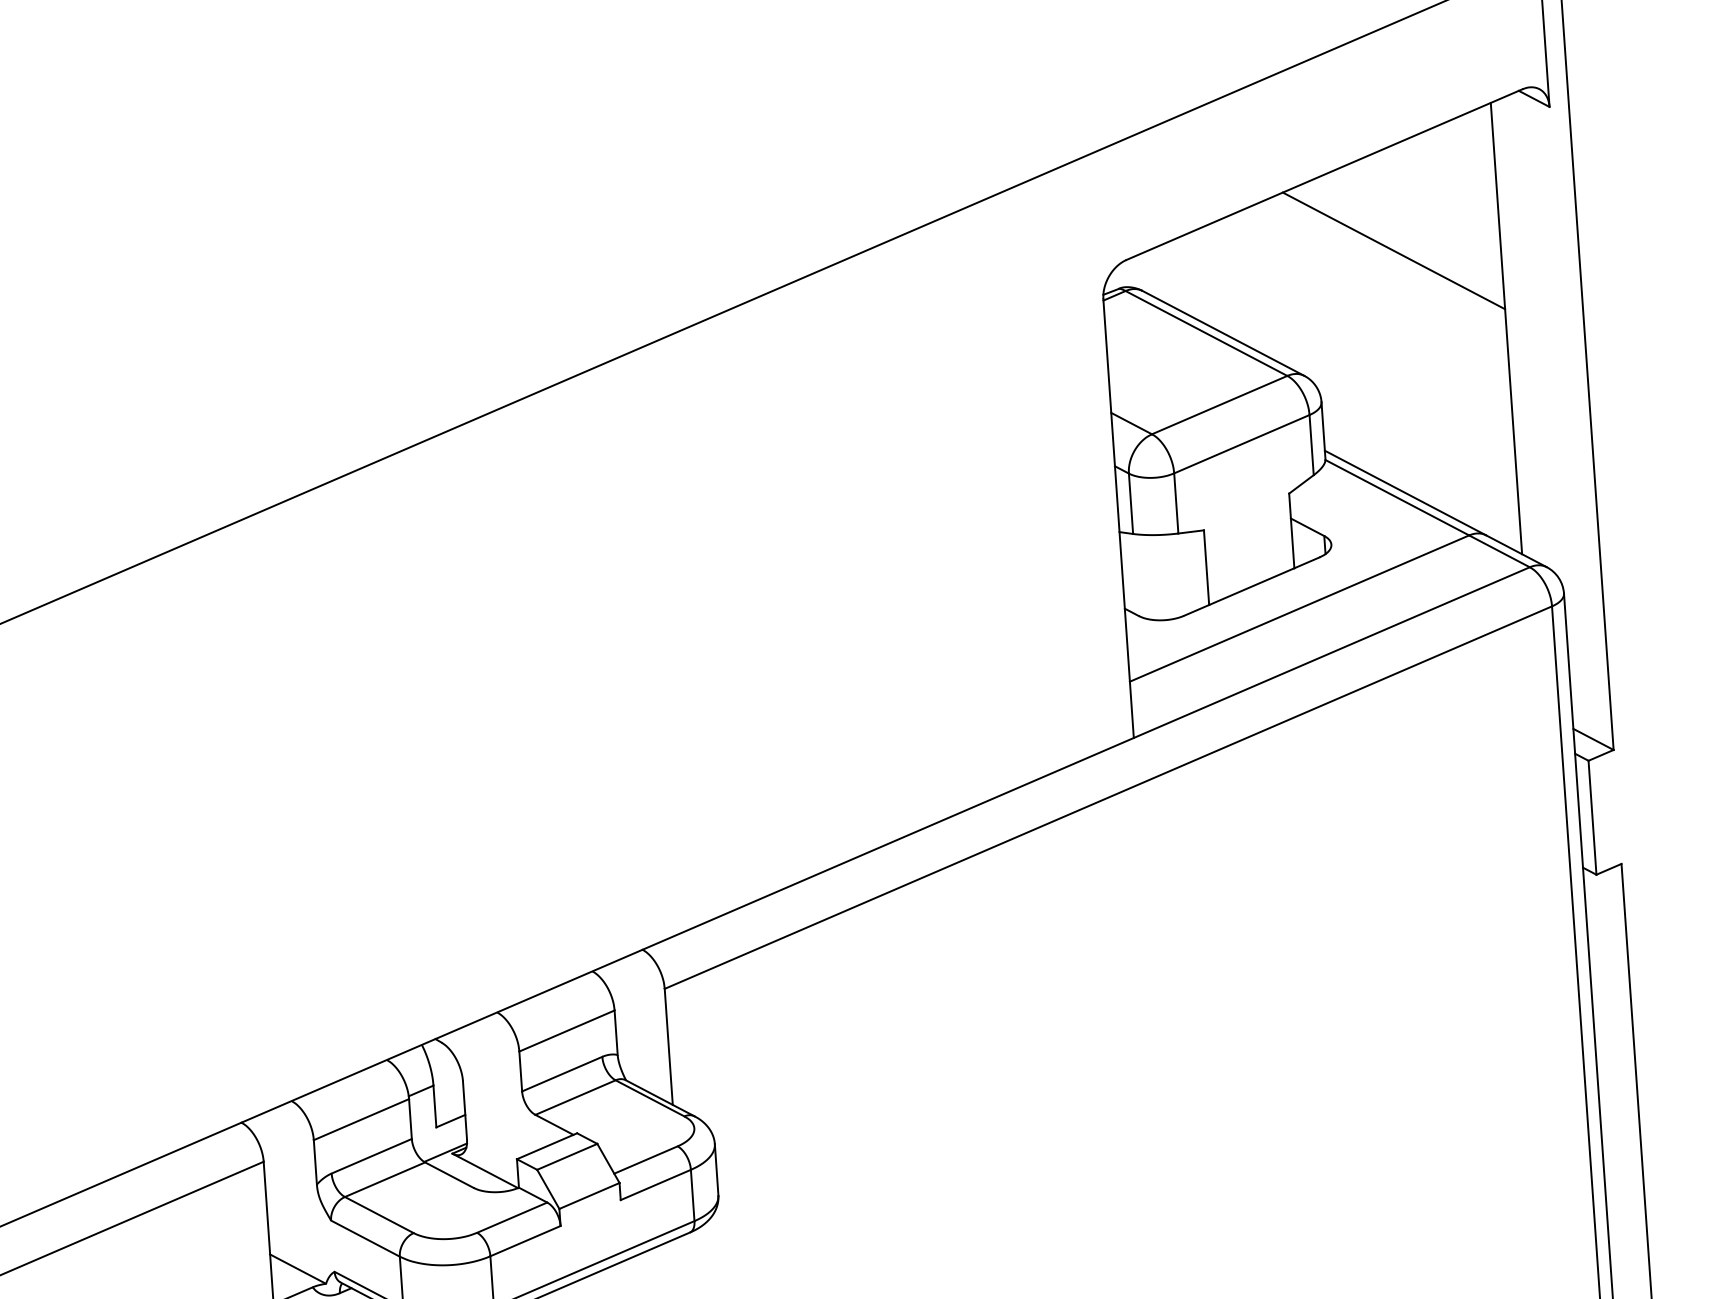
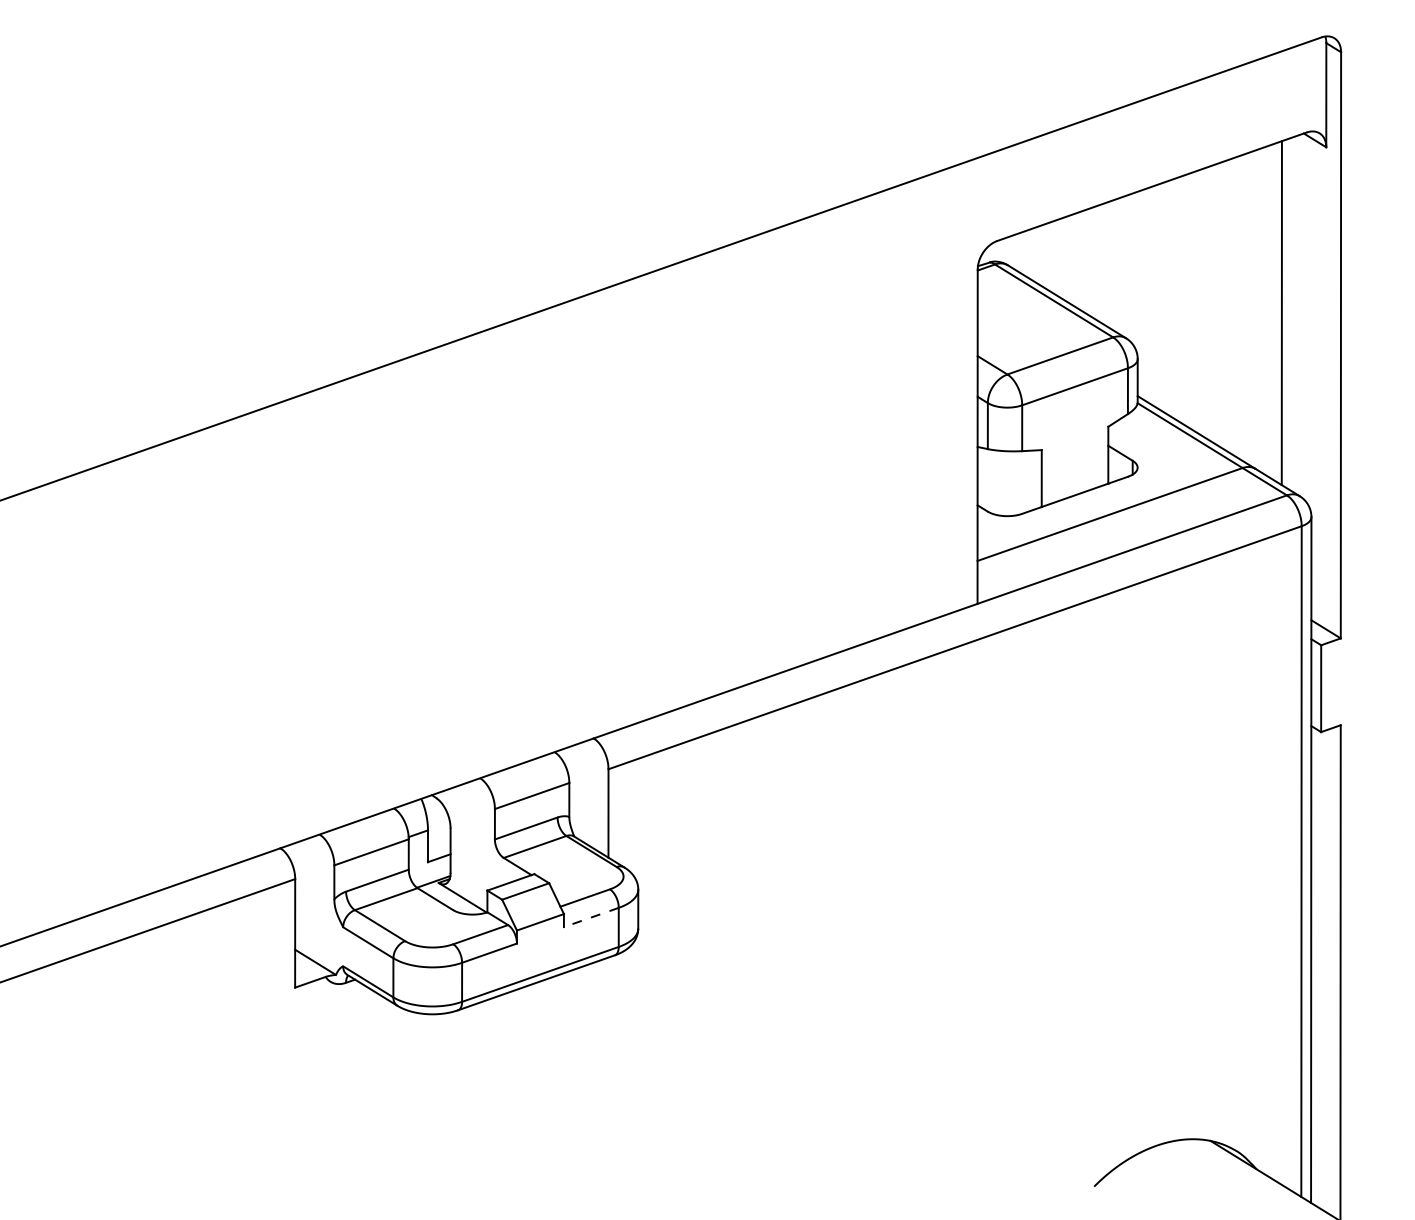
line: (1393, 251) -> (1200, 248), removed
line: (654, 1185) -> (590, 917), solid -> dashed

